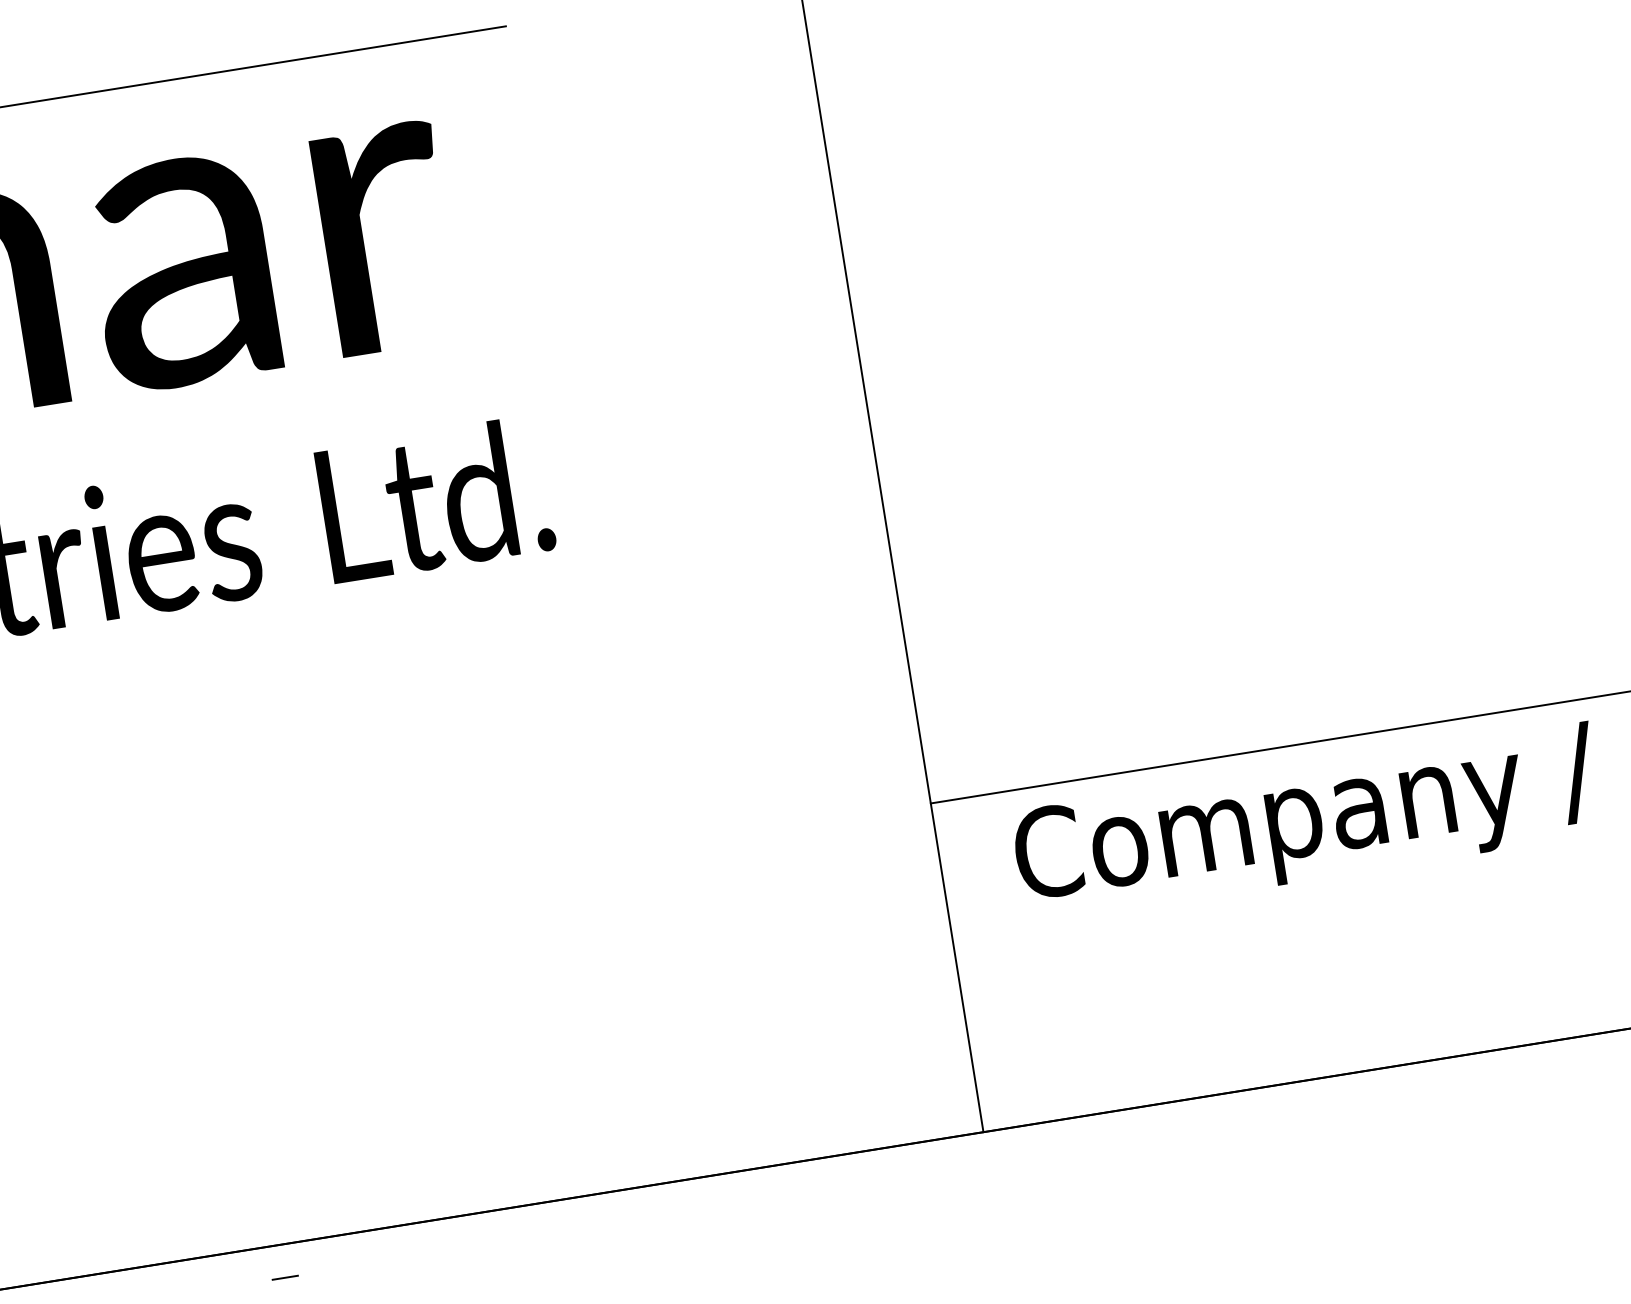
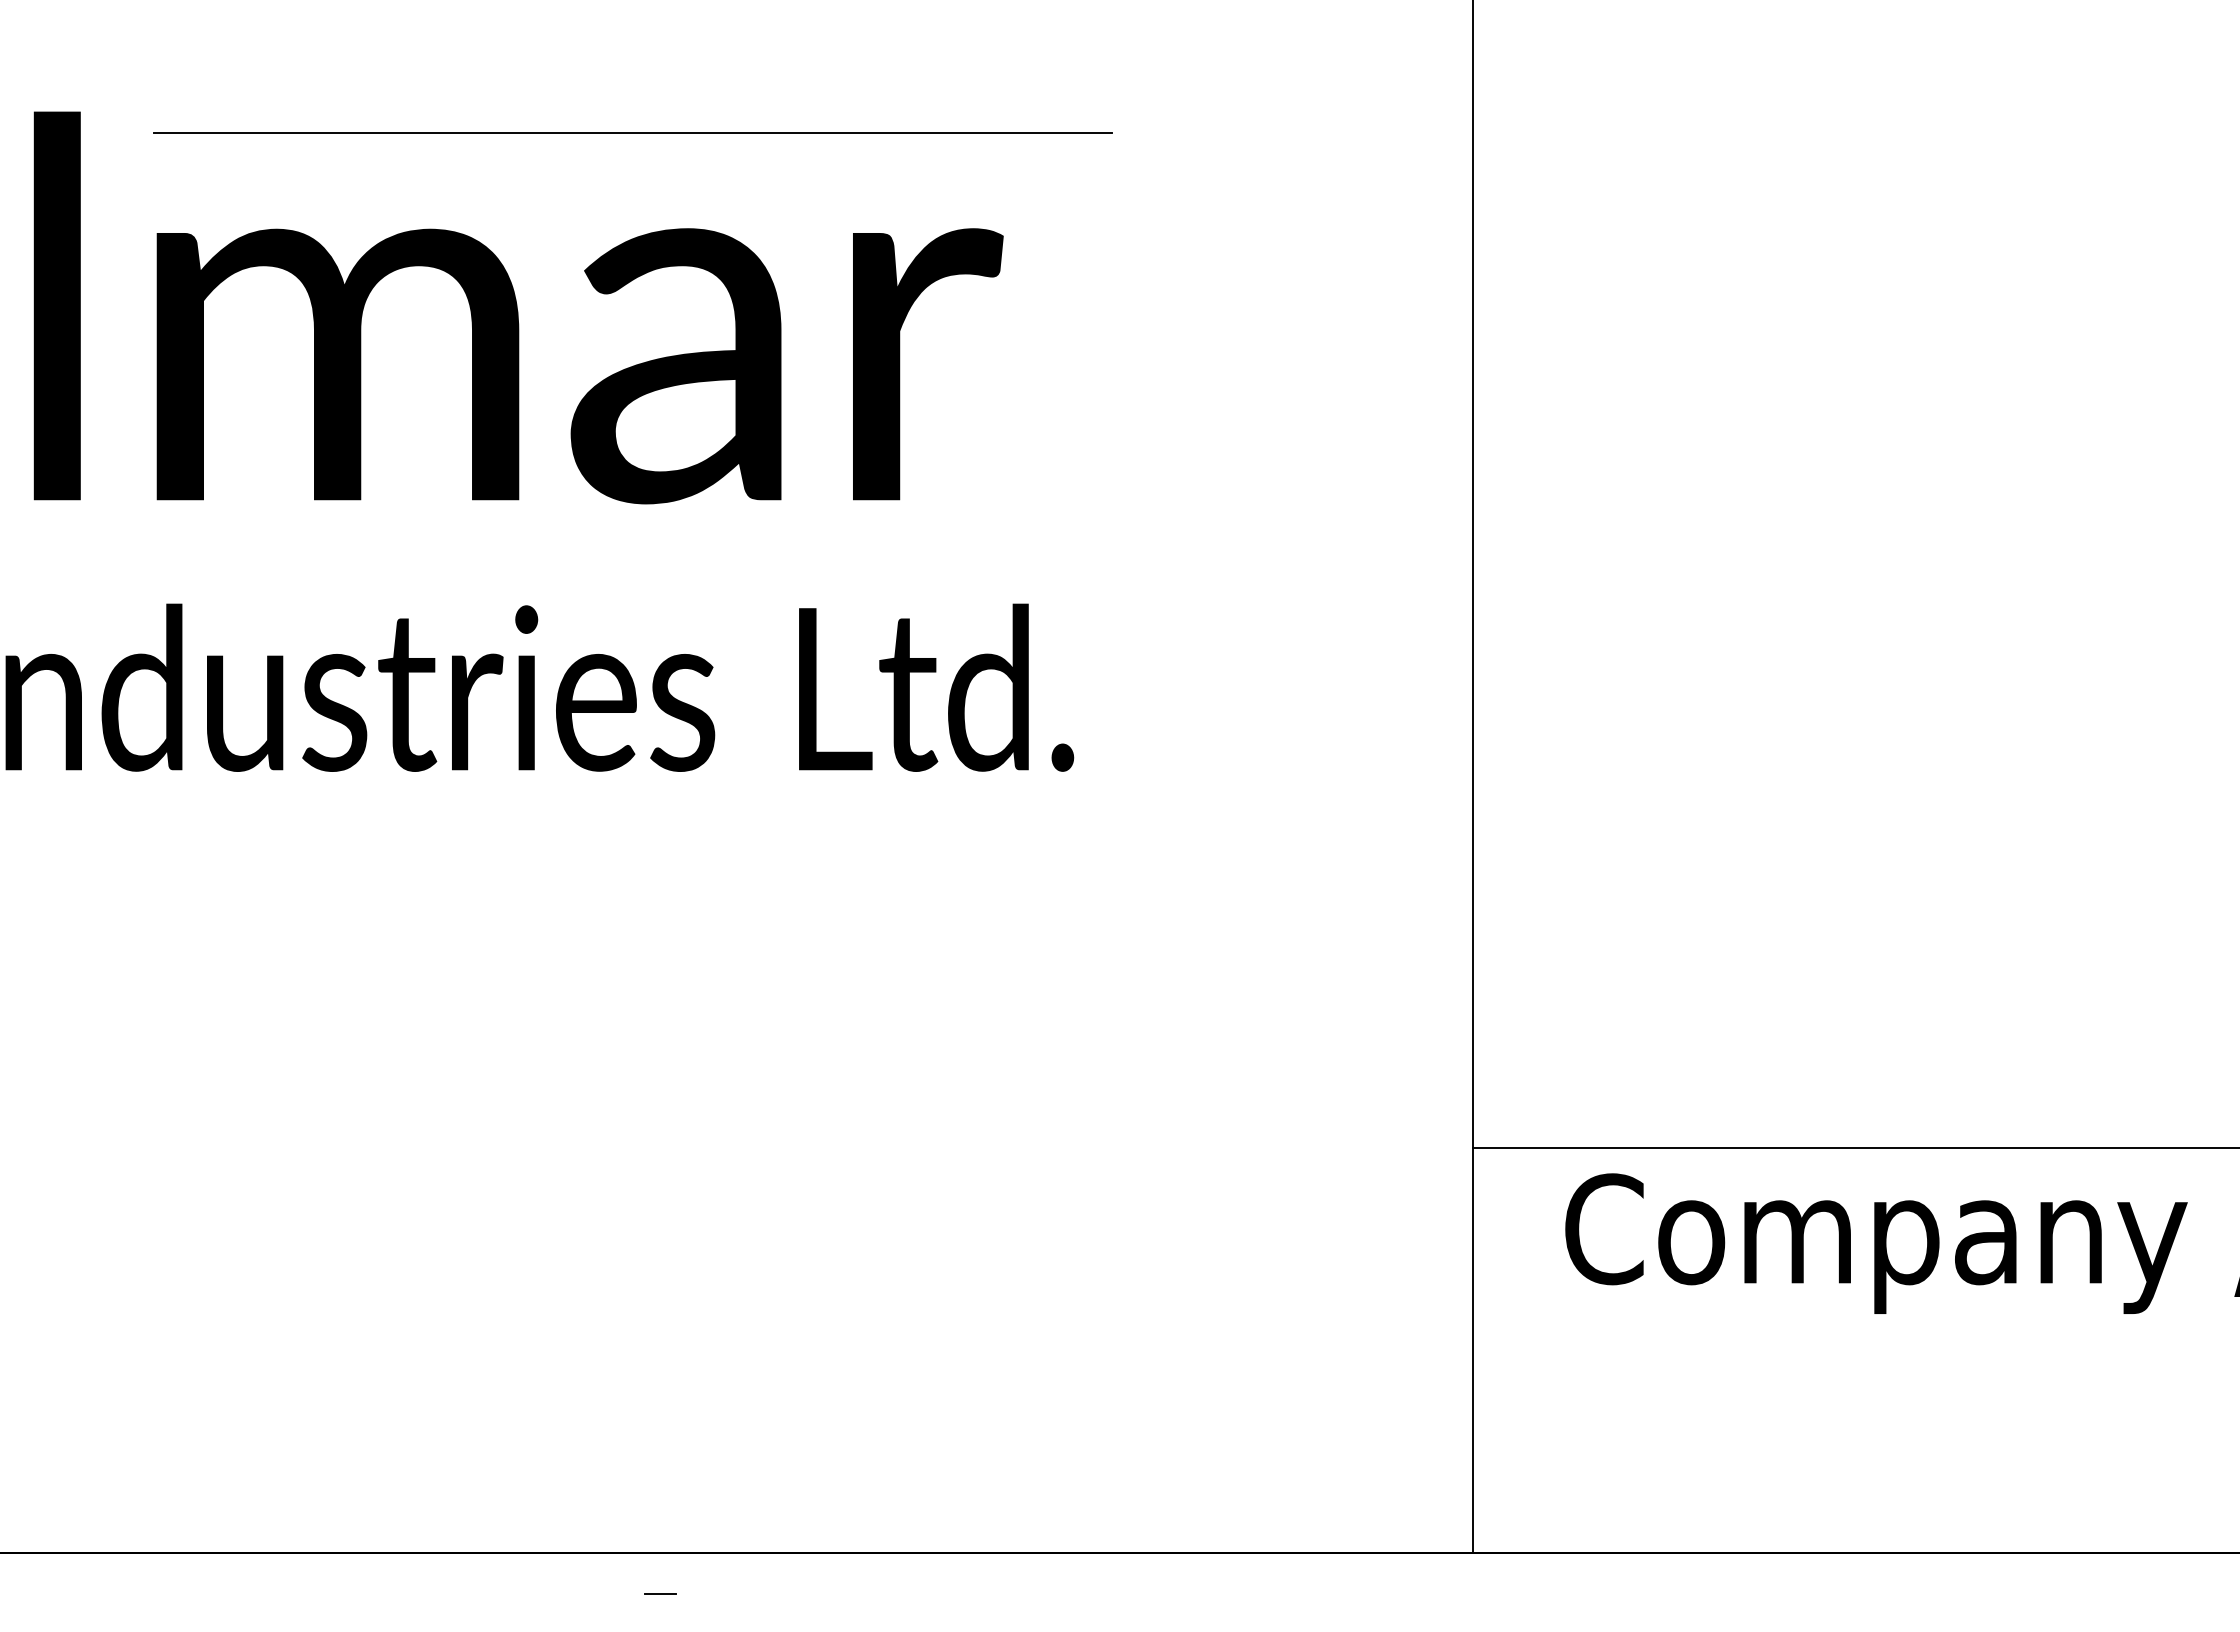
line: (285, 1277) -> (660, 1593), moved

